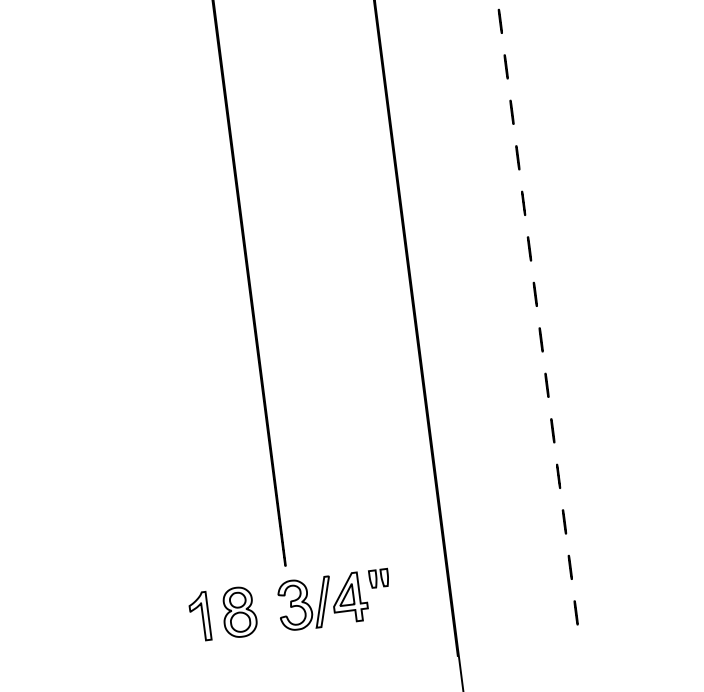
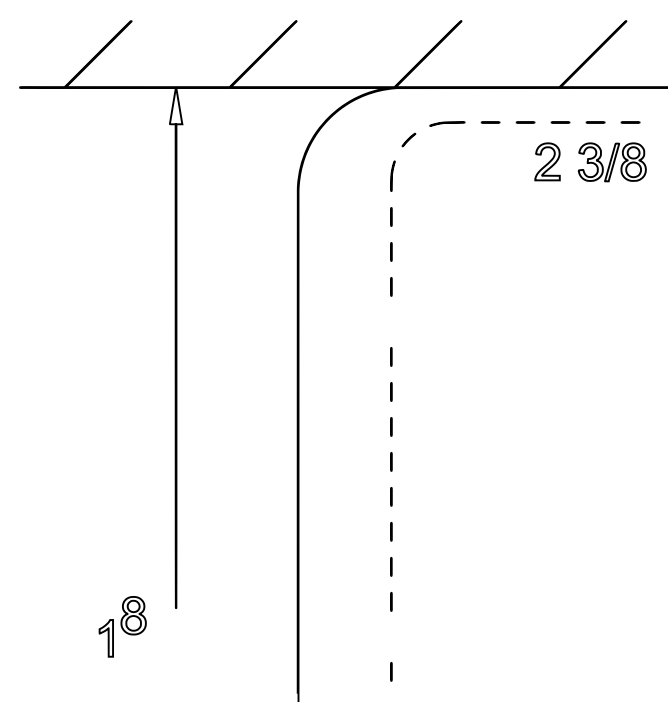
line: (517, 157) -> (391, 321), removed
line: (570, 566) -> (391, 636), removed
part: (334, 599) -> (209, 638), removed
part: (239, 611) -> (133, 615), moved

